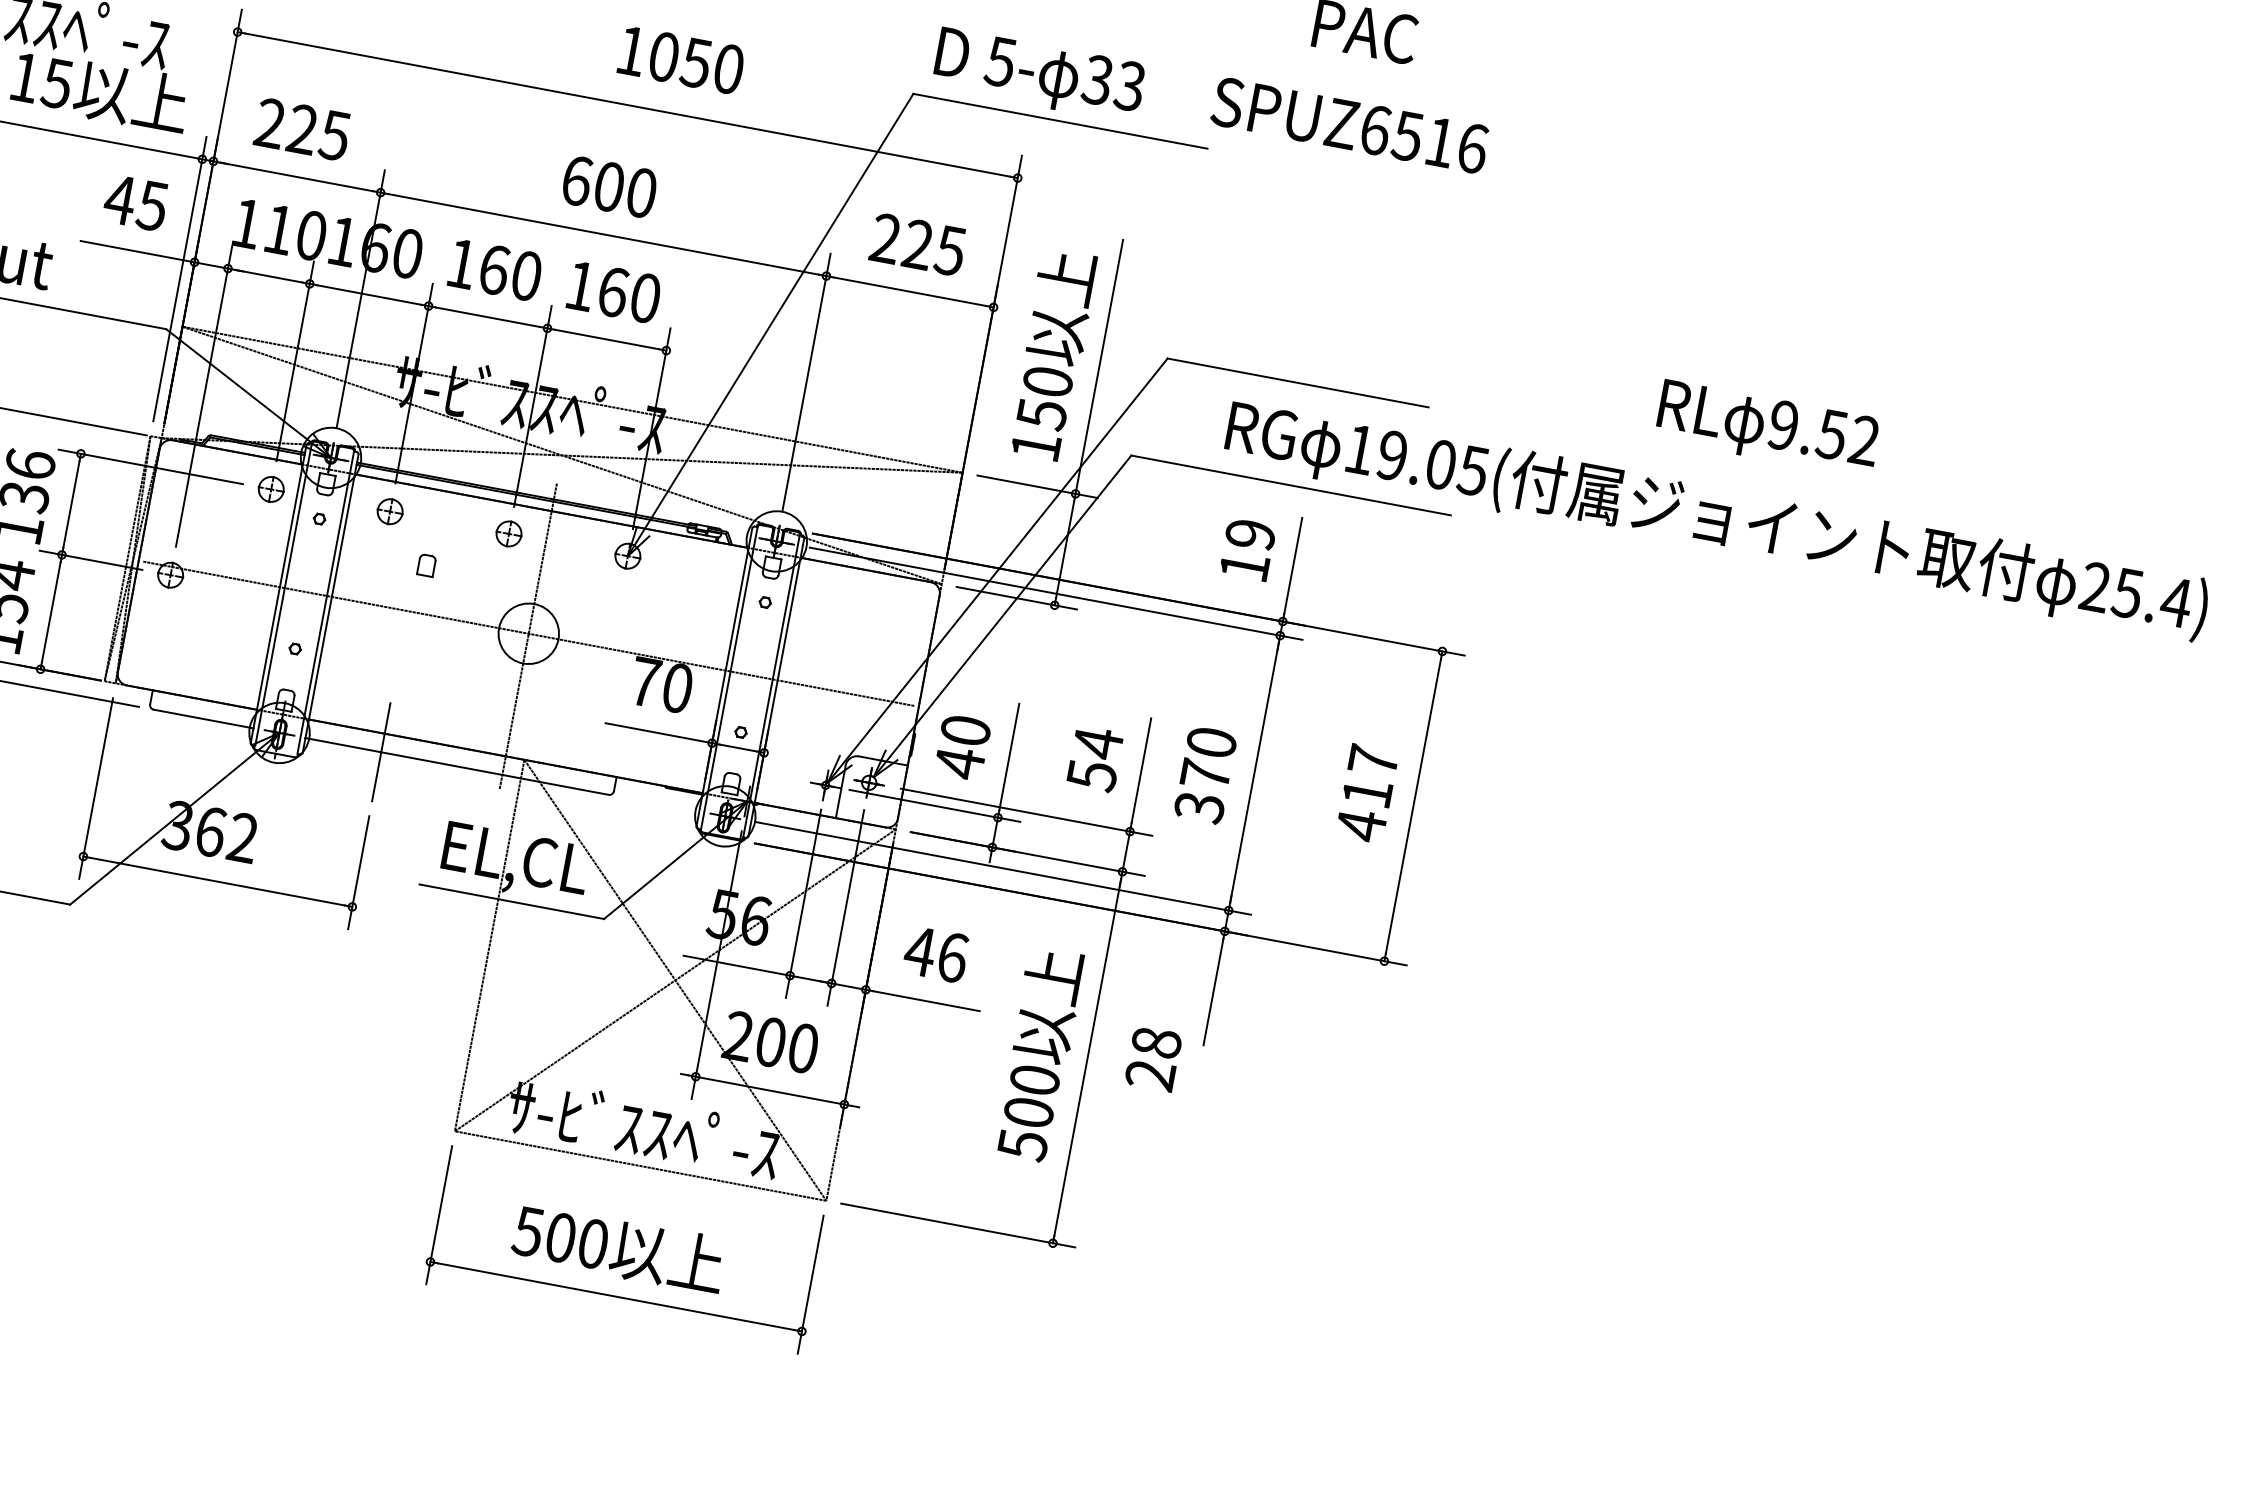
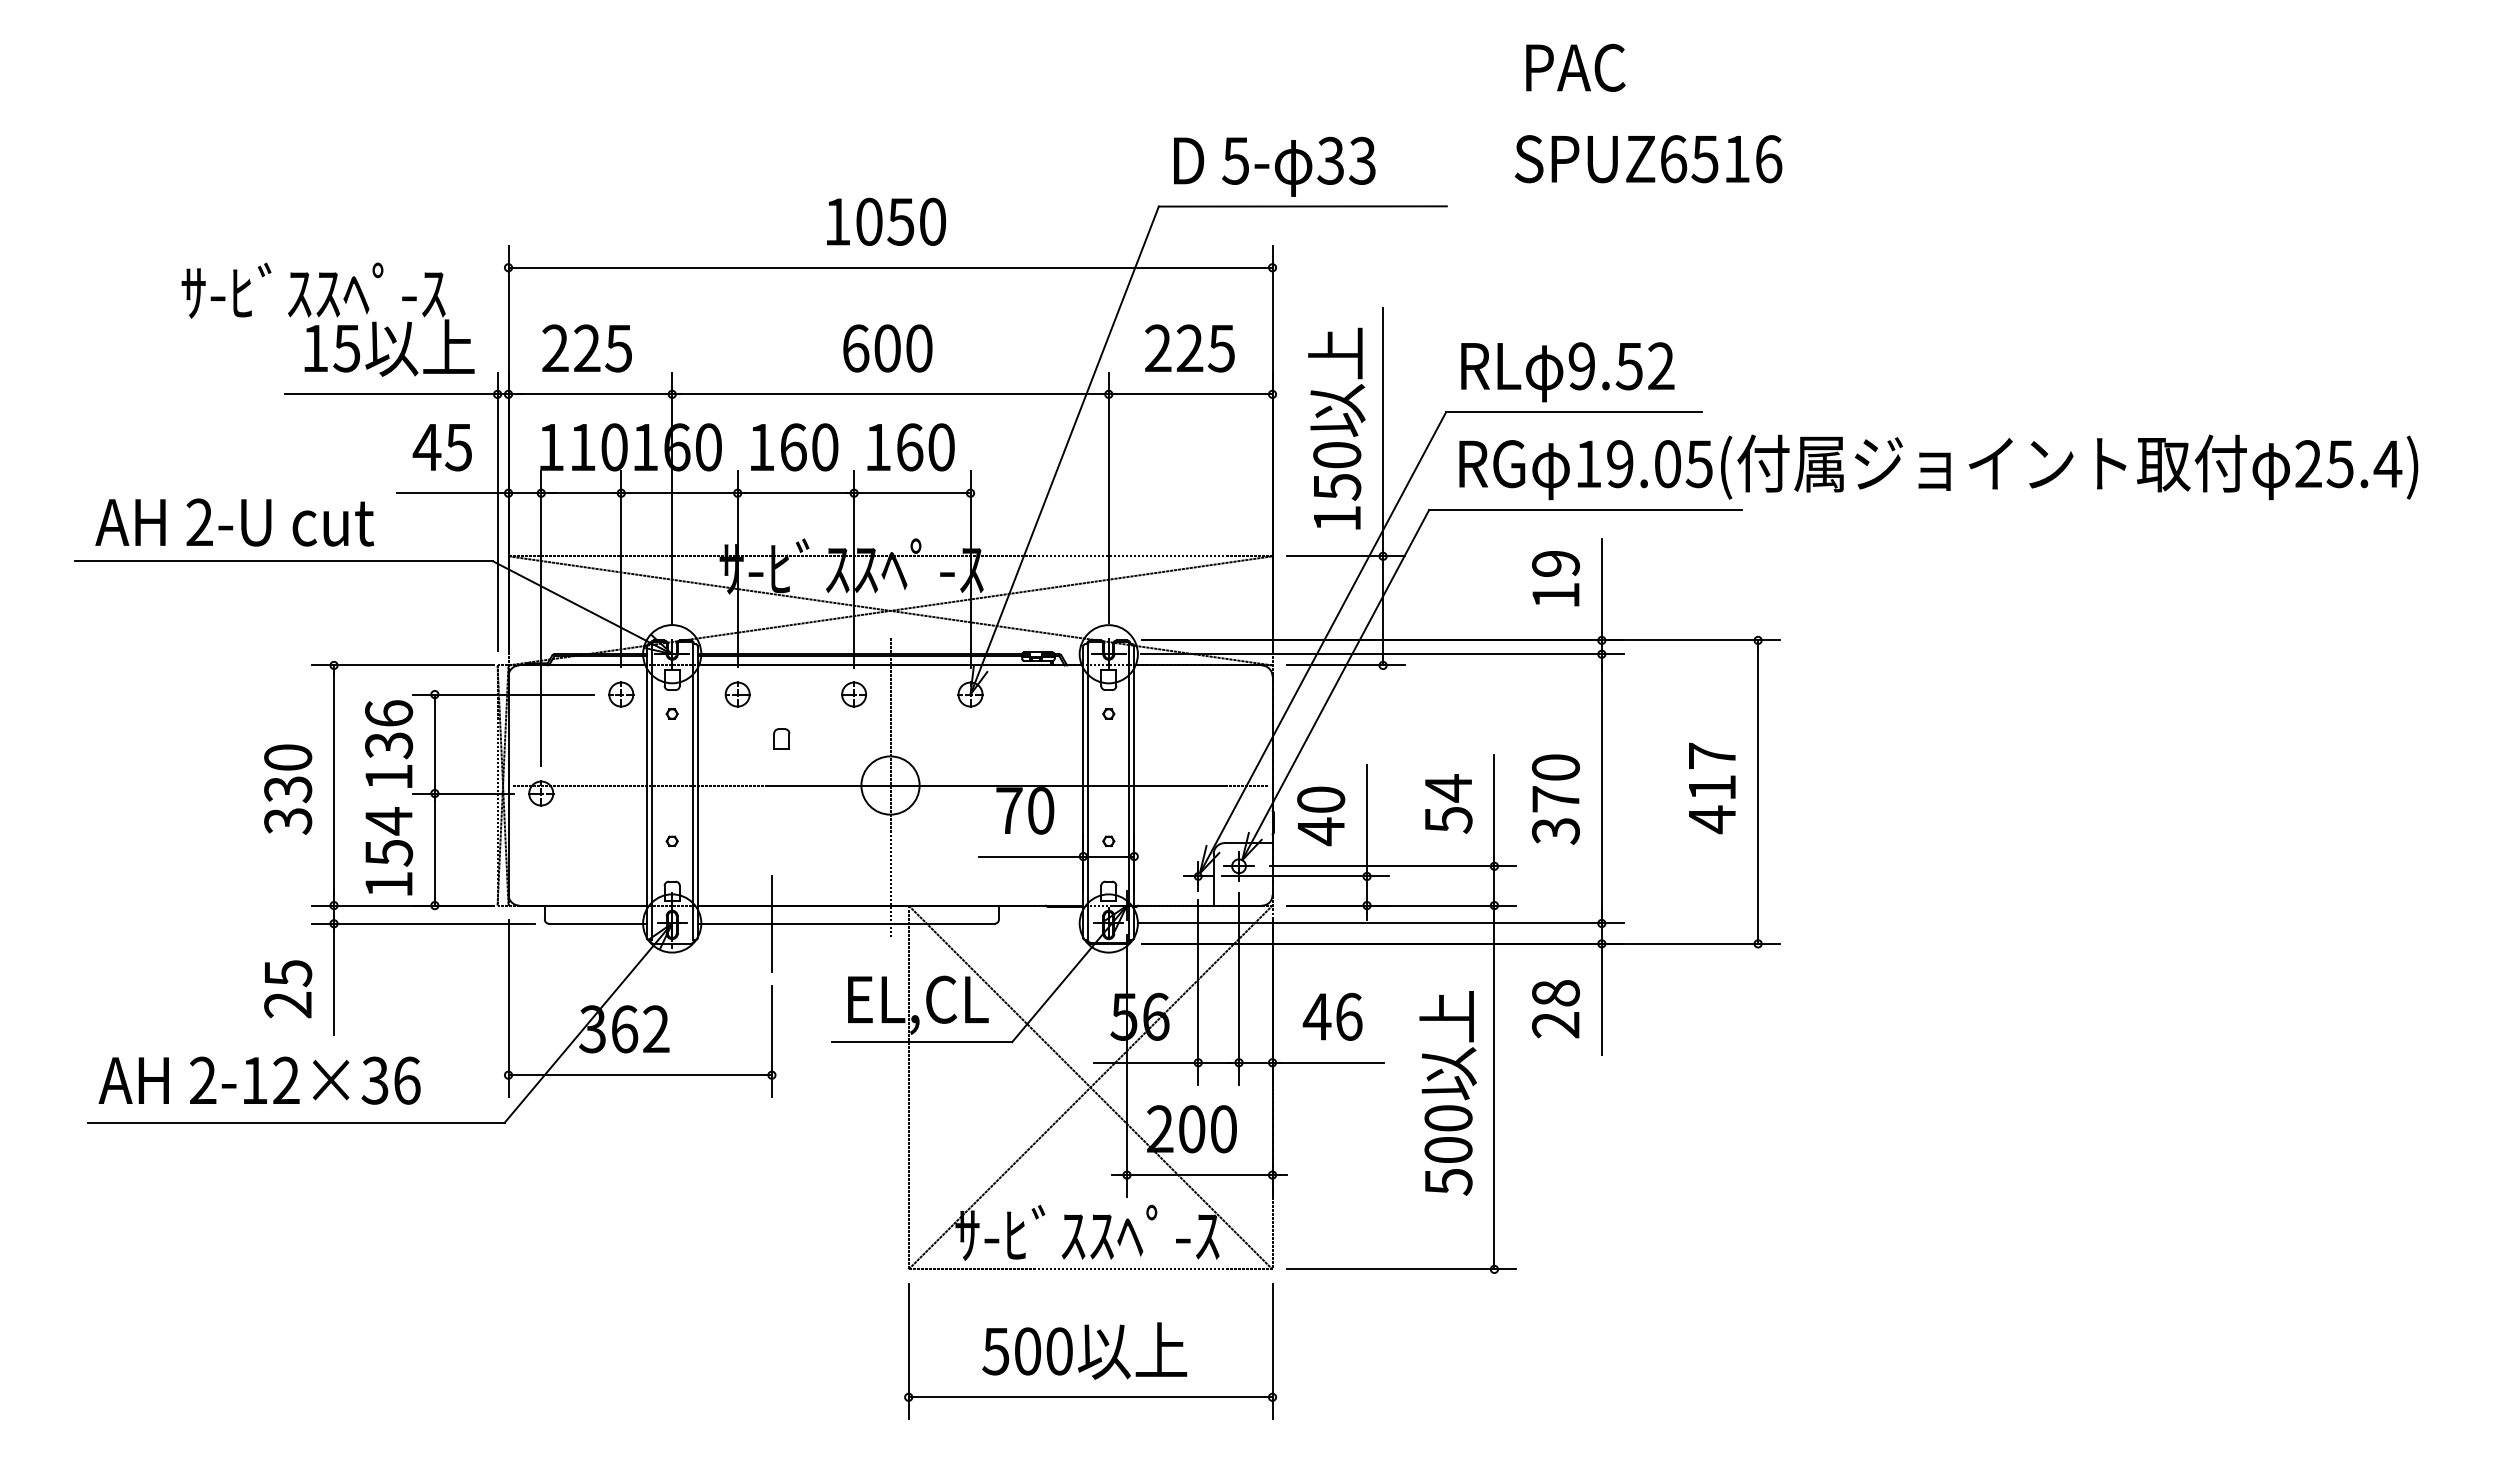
text: (681, 59) -> (886, 221), moved
text: (1349, 125) -> (1648, 159), moved
text: (1767, 429) -> (1567, 372), moved
text: (1716, 520) -> (1938, 467), moved
text: (1153, 1059) -> (1555, 1009), moved

